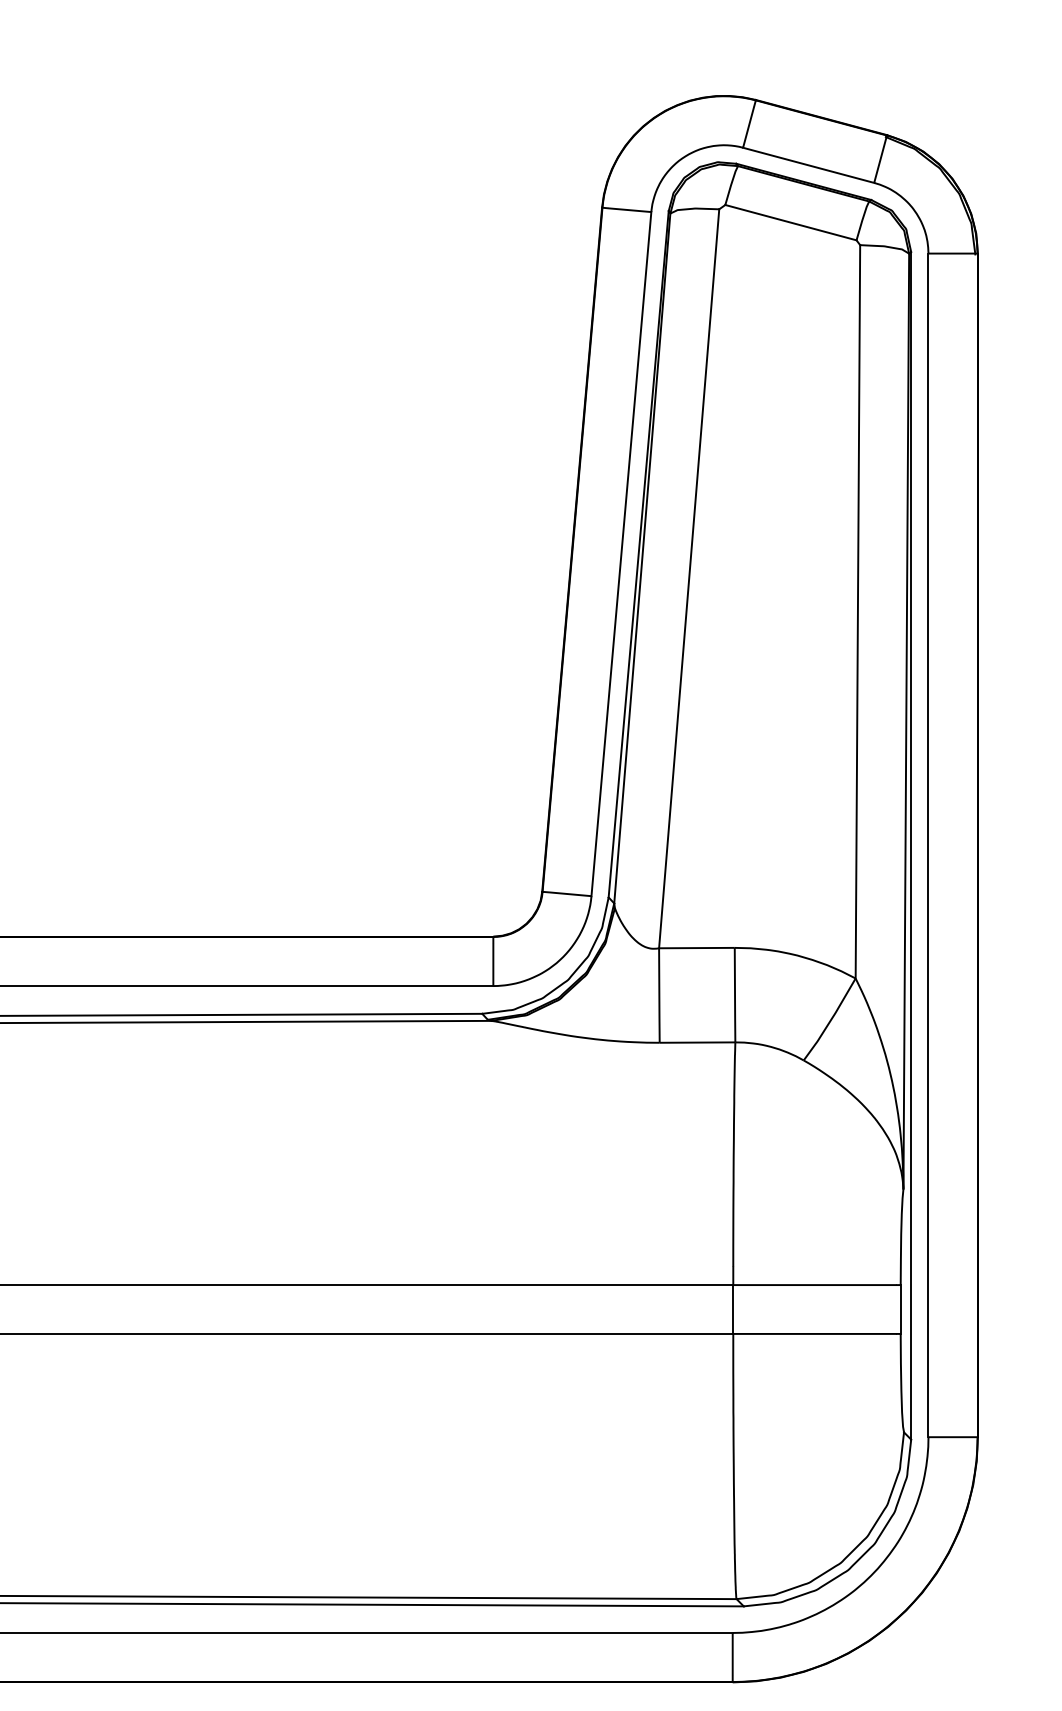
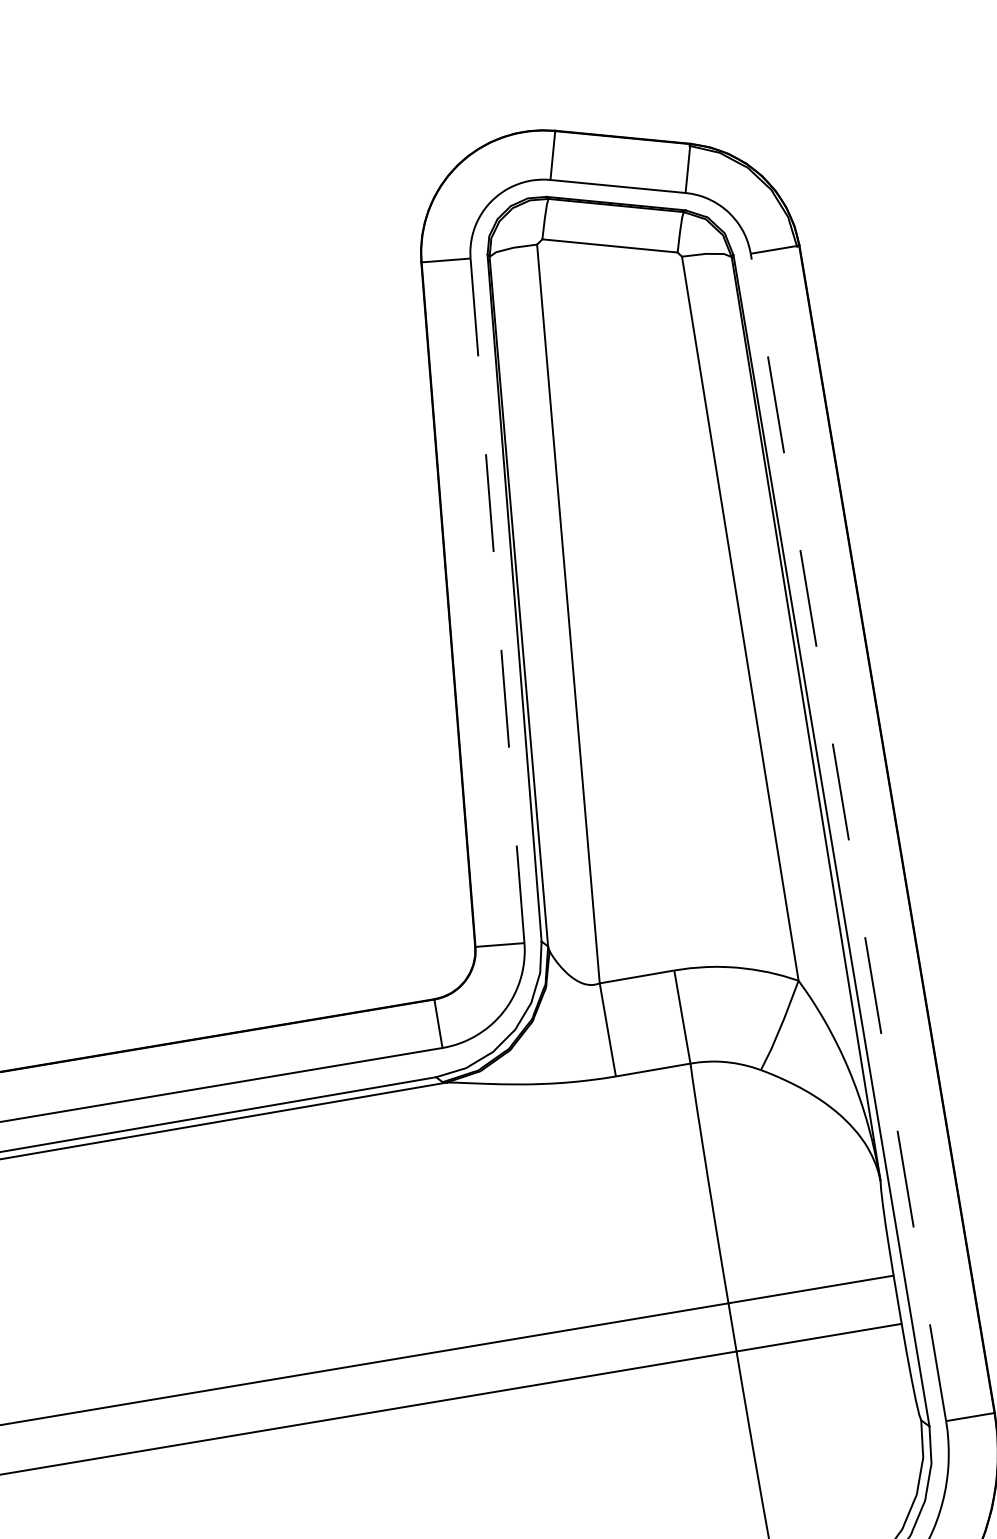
line: (621, 554) -> (497, 601), solid -> dashed
line: (928, 845) -> (848, 837), solid -> dashed

